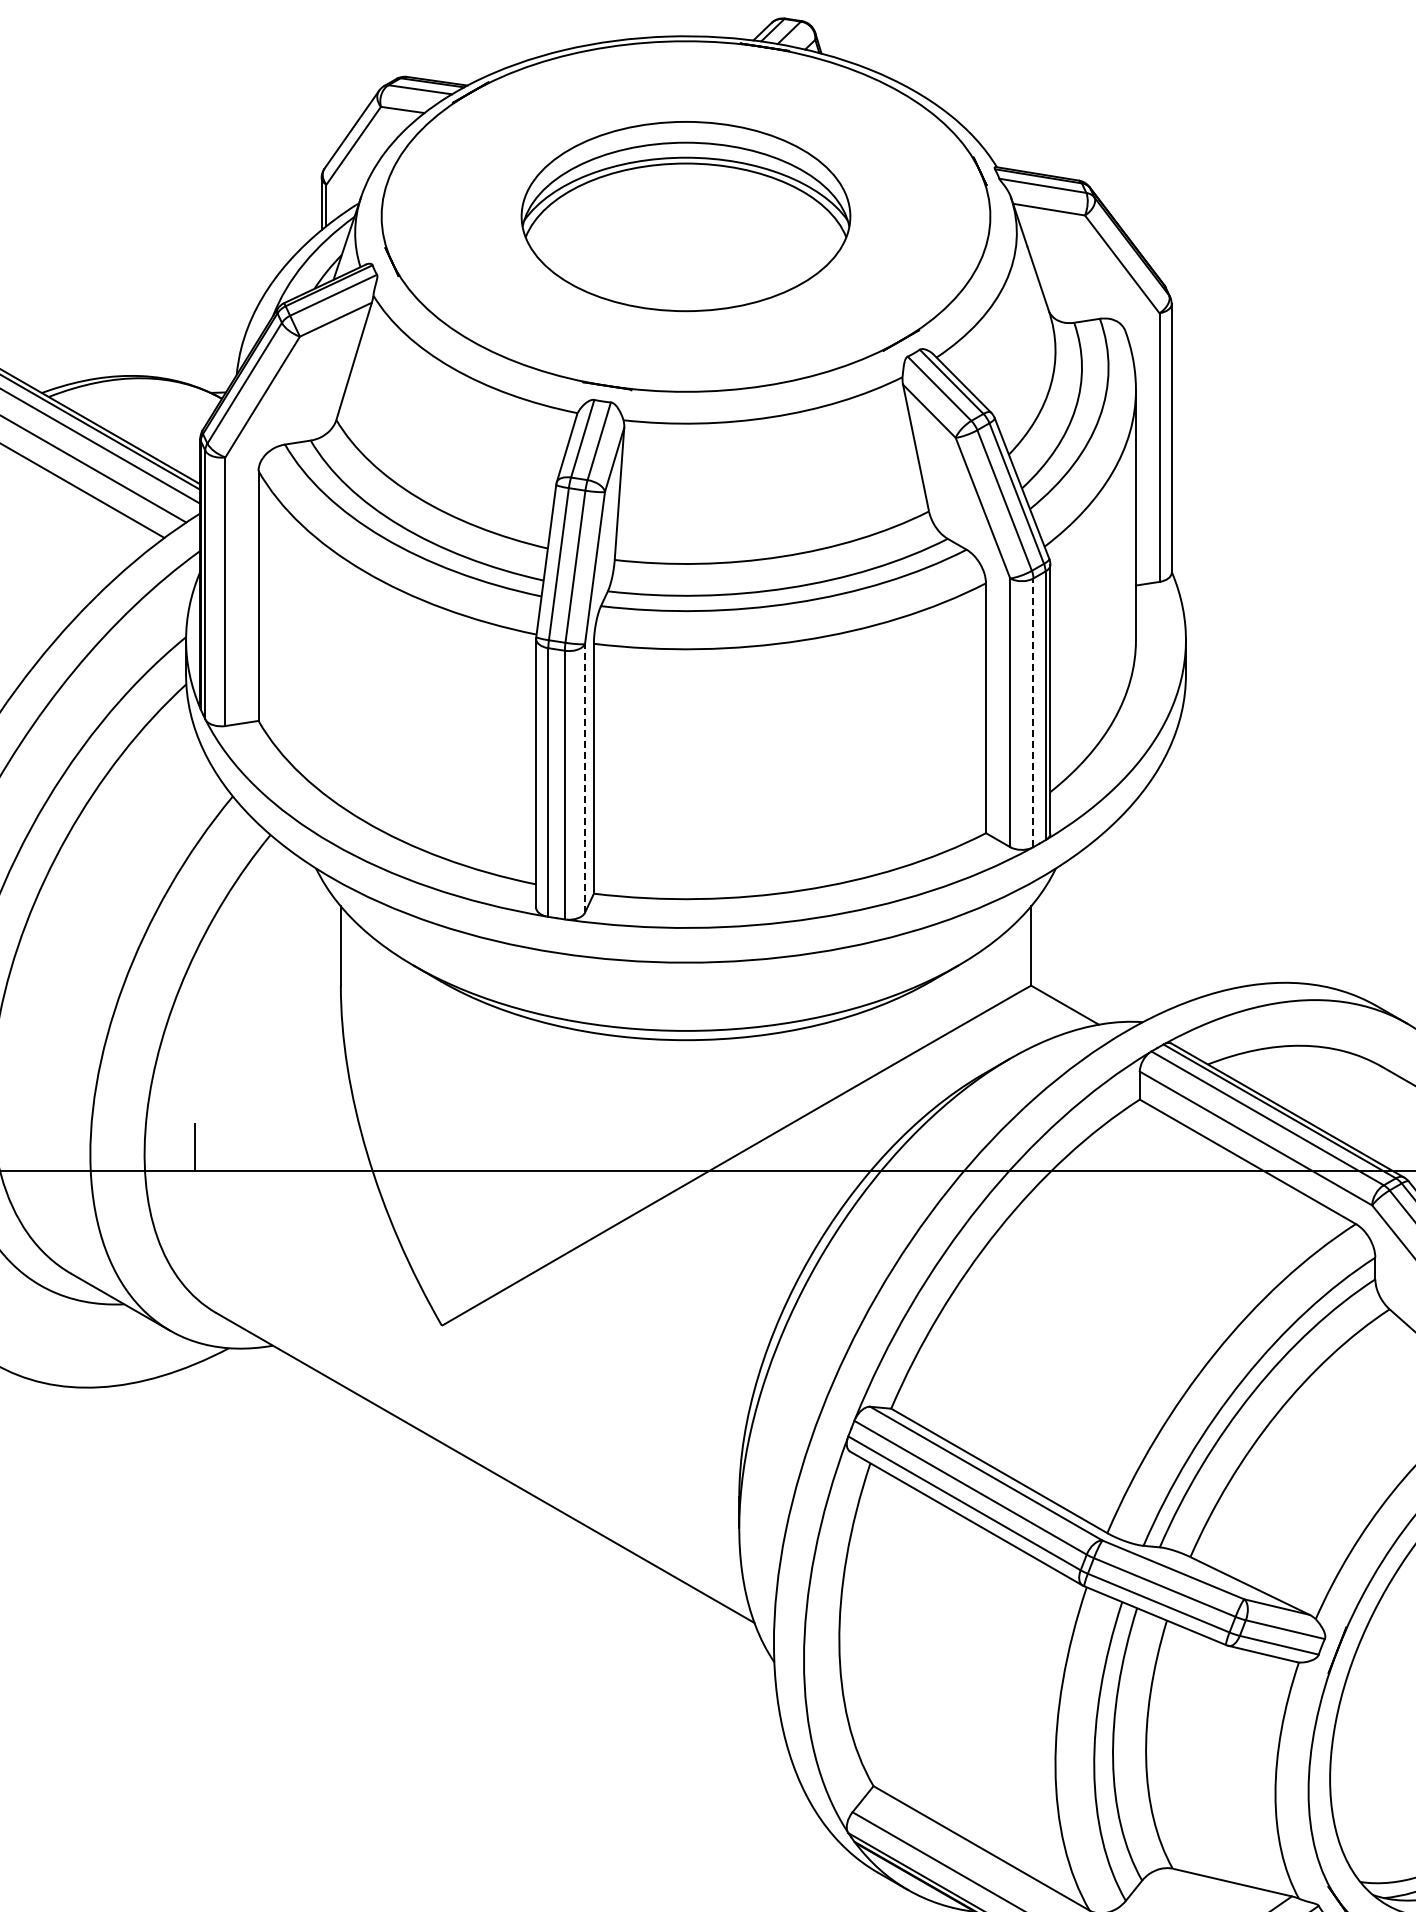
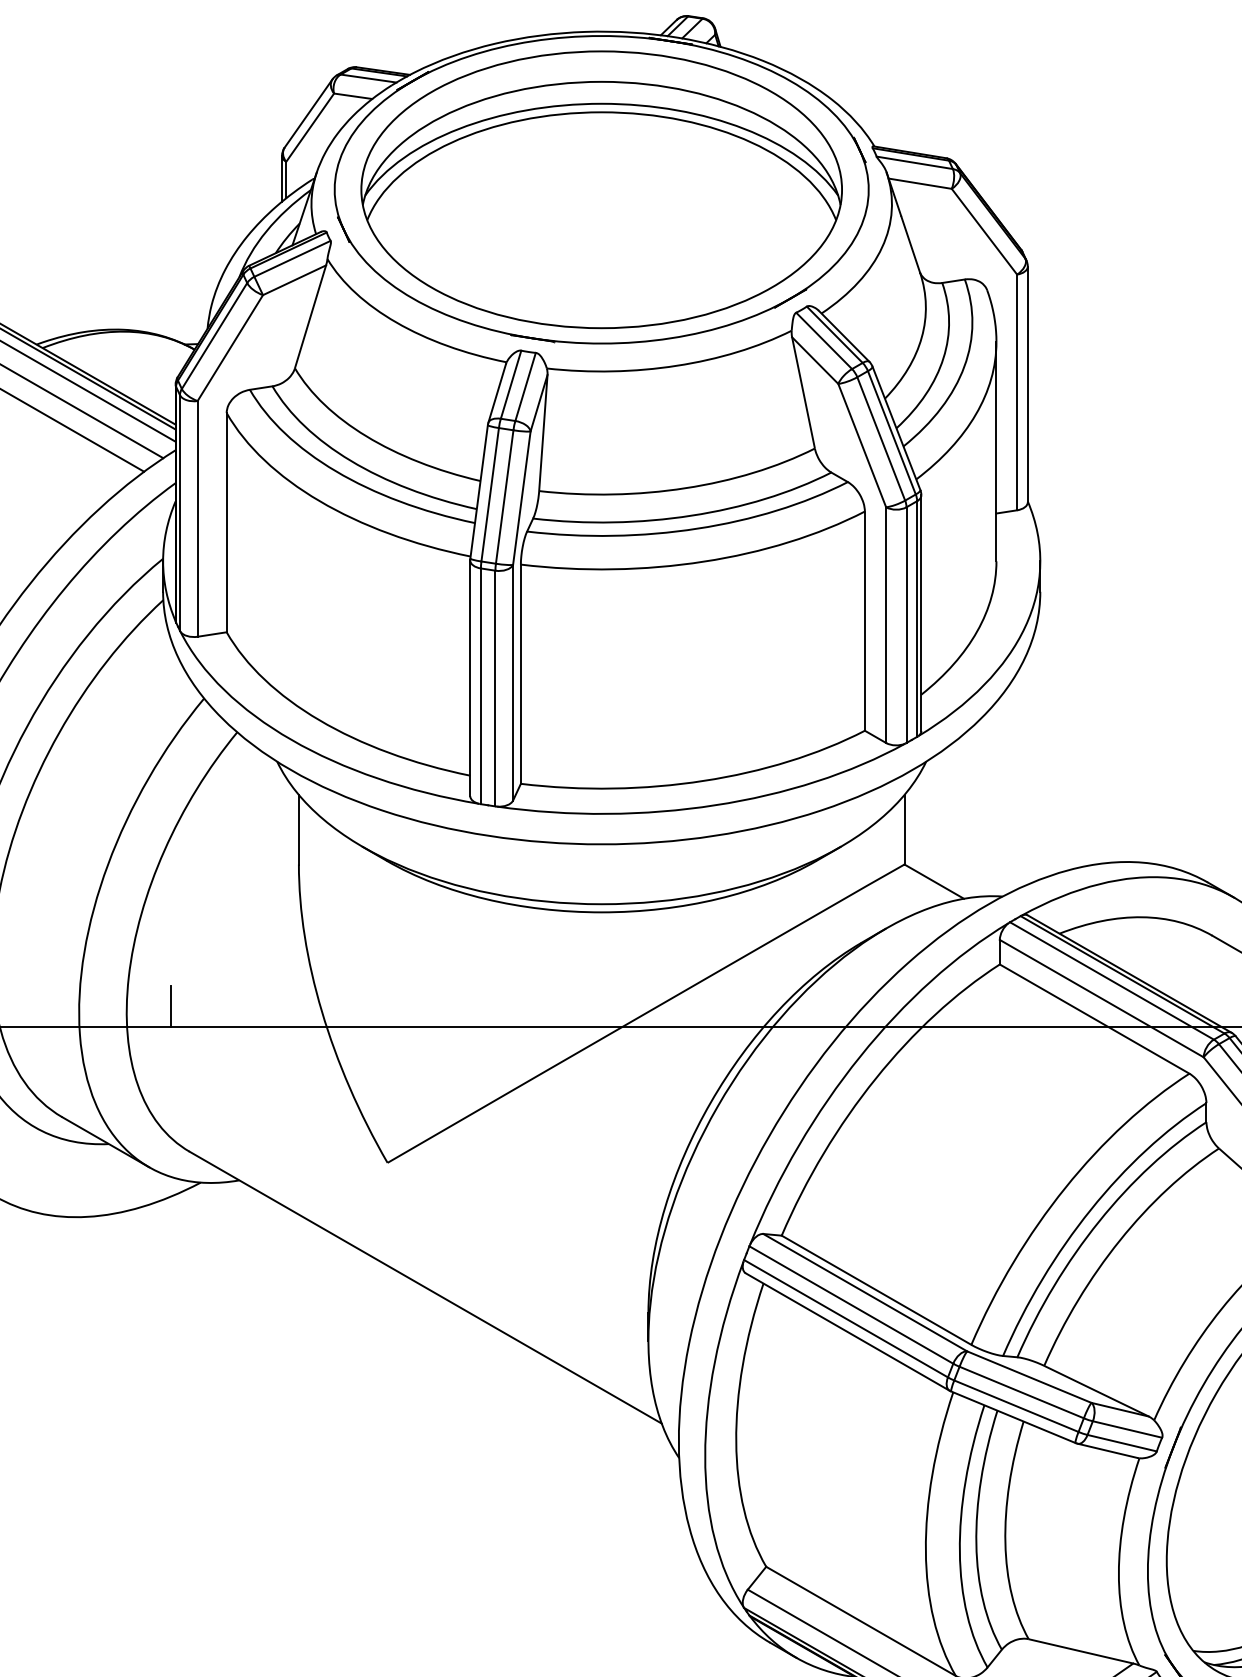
part: (685, 216) -> (601, 189), size x1.67
line: (1033, 712) -> (906, 624), dashed -> solid
line: (585, 777) -> (513, 681), dashed -> solid

